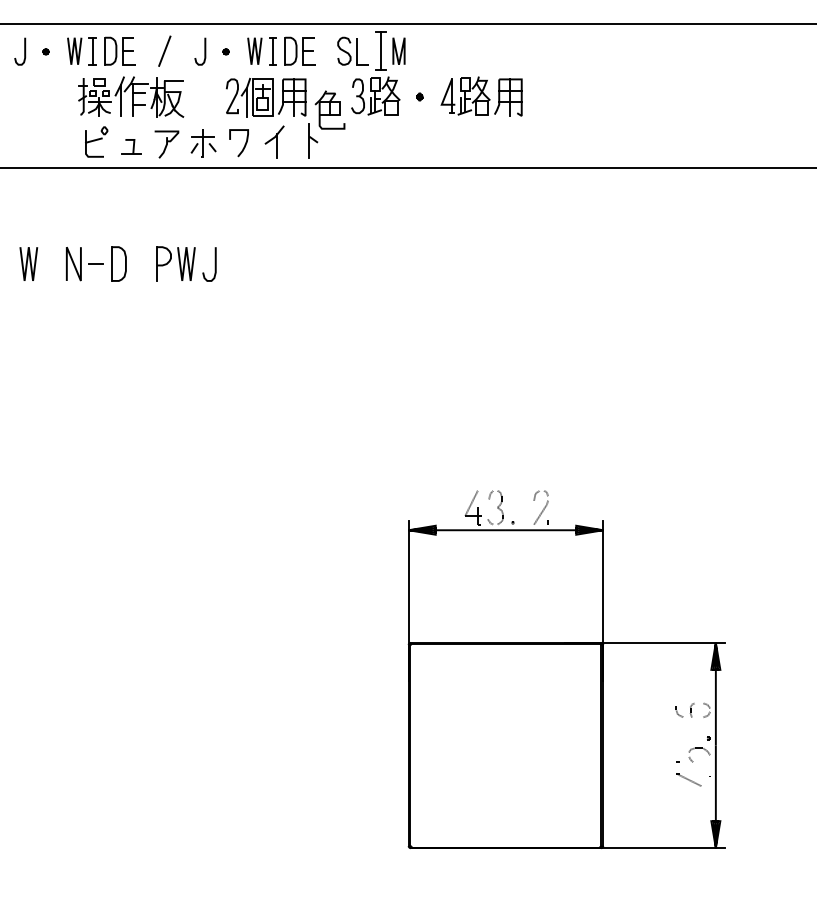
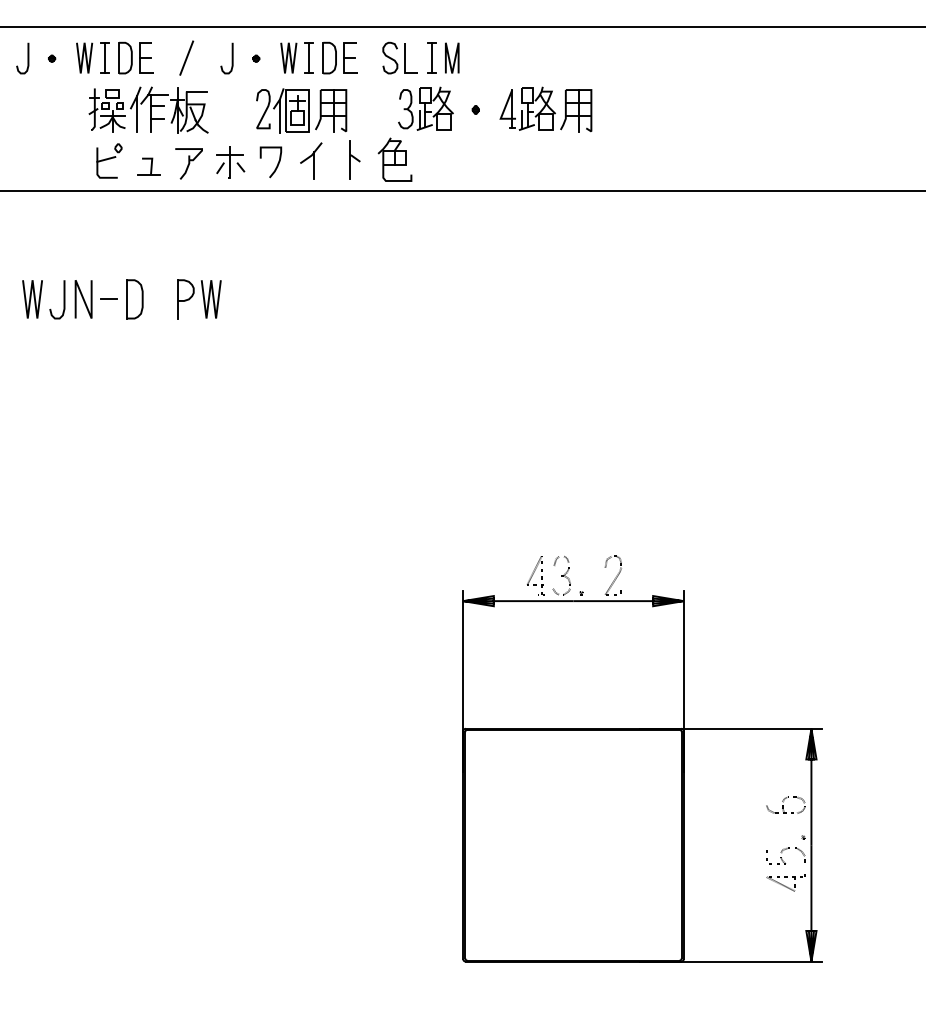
part: (380, 50) -> (431, 57), size x0.71
part: (329, 109) -> (394, 159), moved
curve: (214, 264) -> (63, 299), moved

